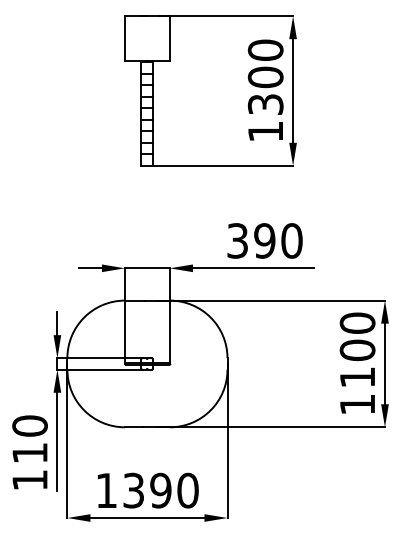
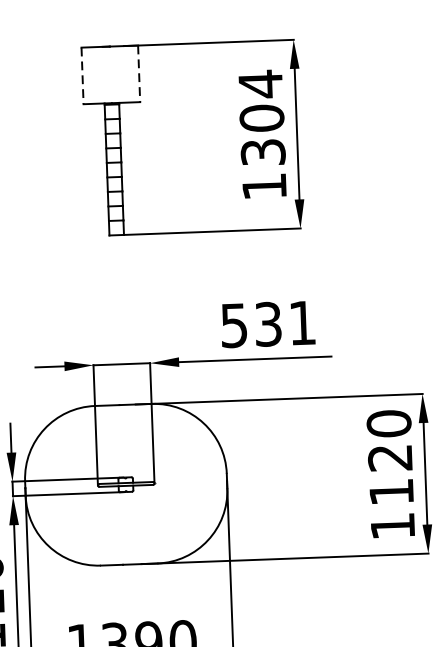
line: (124, 39) -> (82, 77), solid -> dashed
line: (169, 39) -> (139, 74), solid -> dashed
text: (265, 50) -> (260, 84), 1300 -> 1304
text: (265, 240) -> (269, 323), 390 -> 531
text: (357, 350) -> (390, 458), 1100 -> 1120

